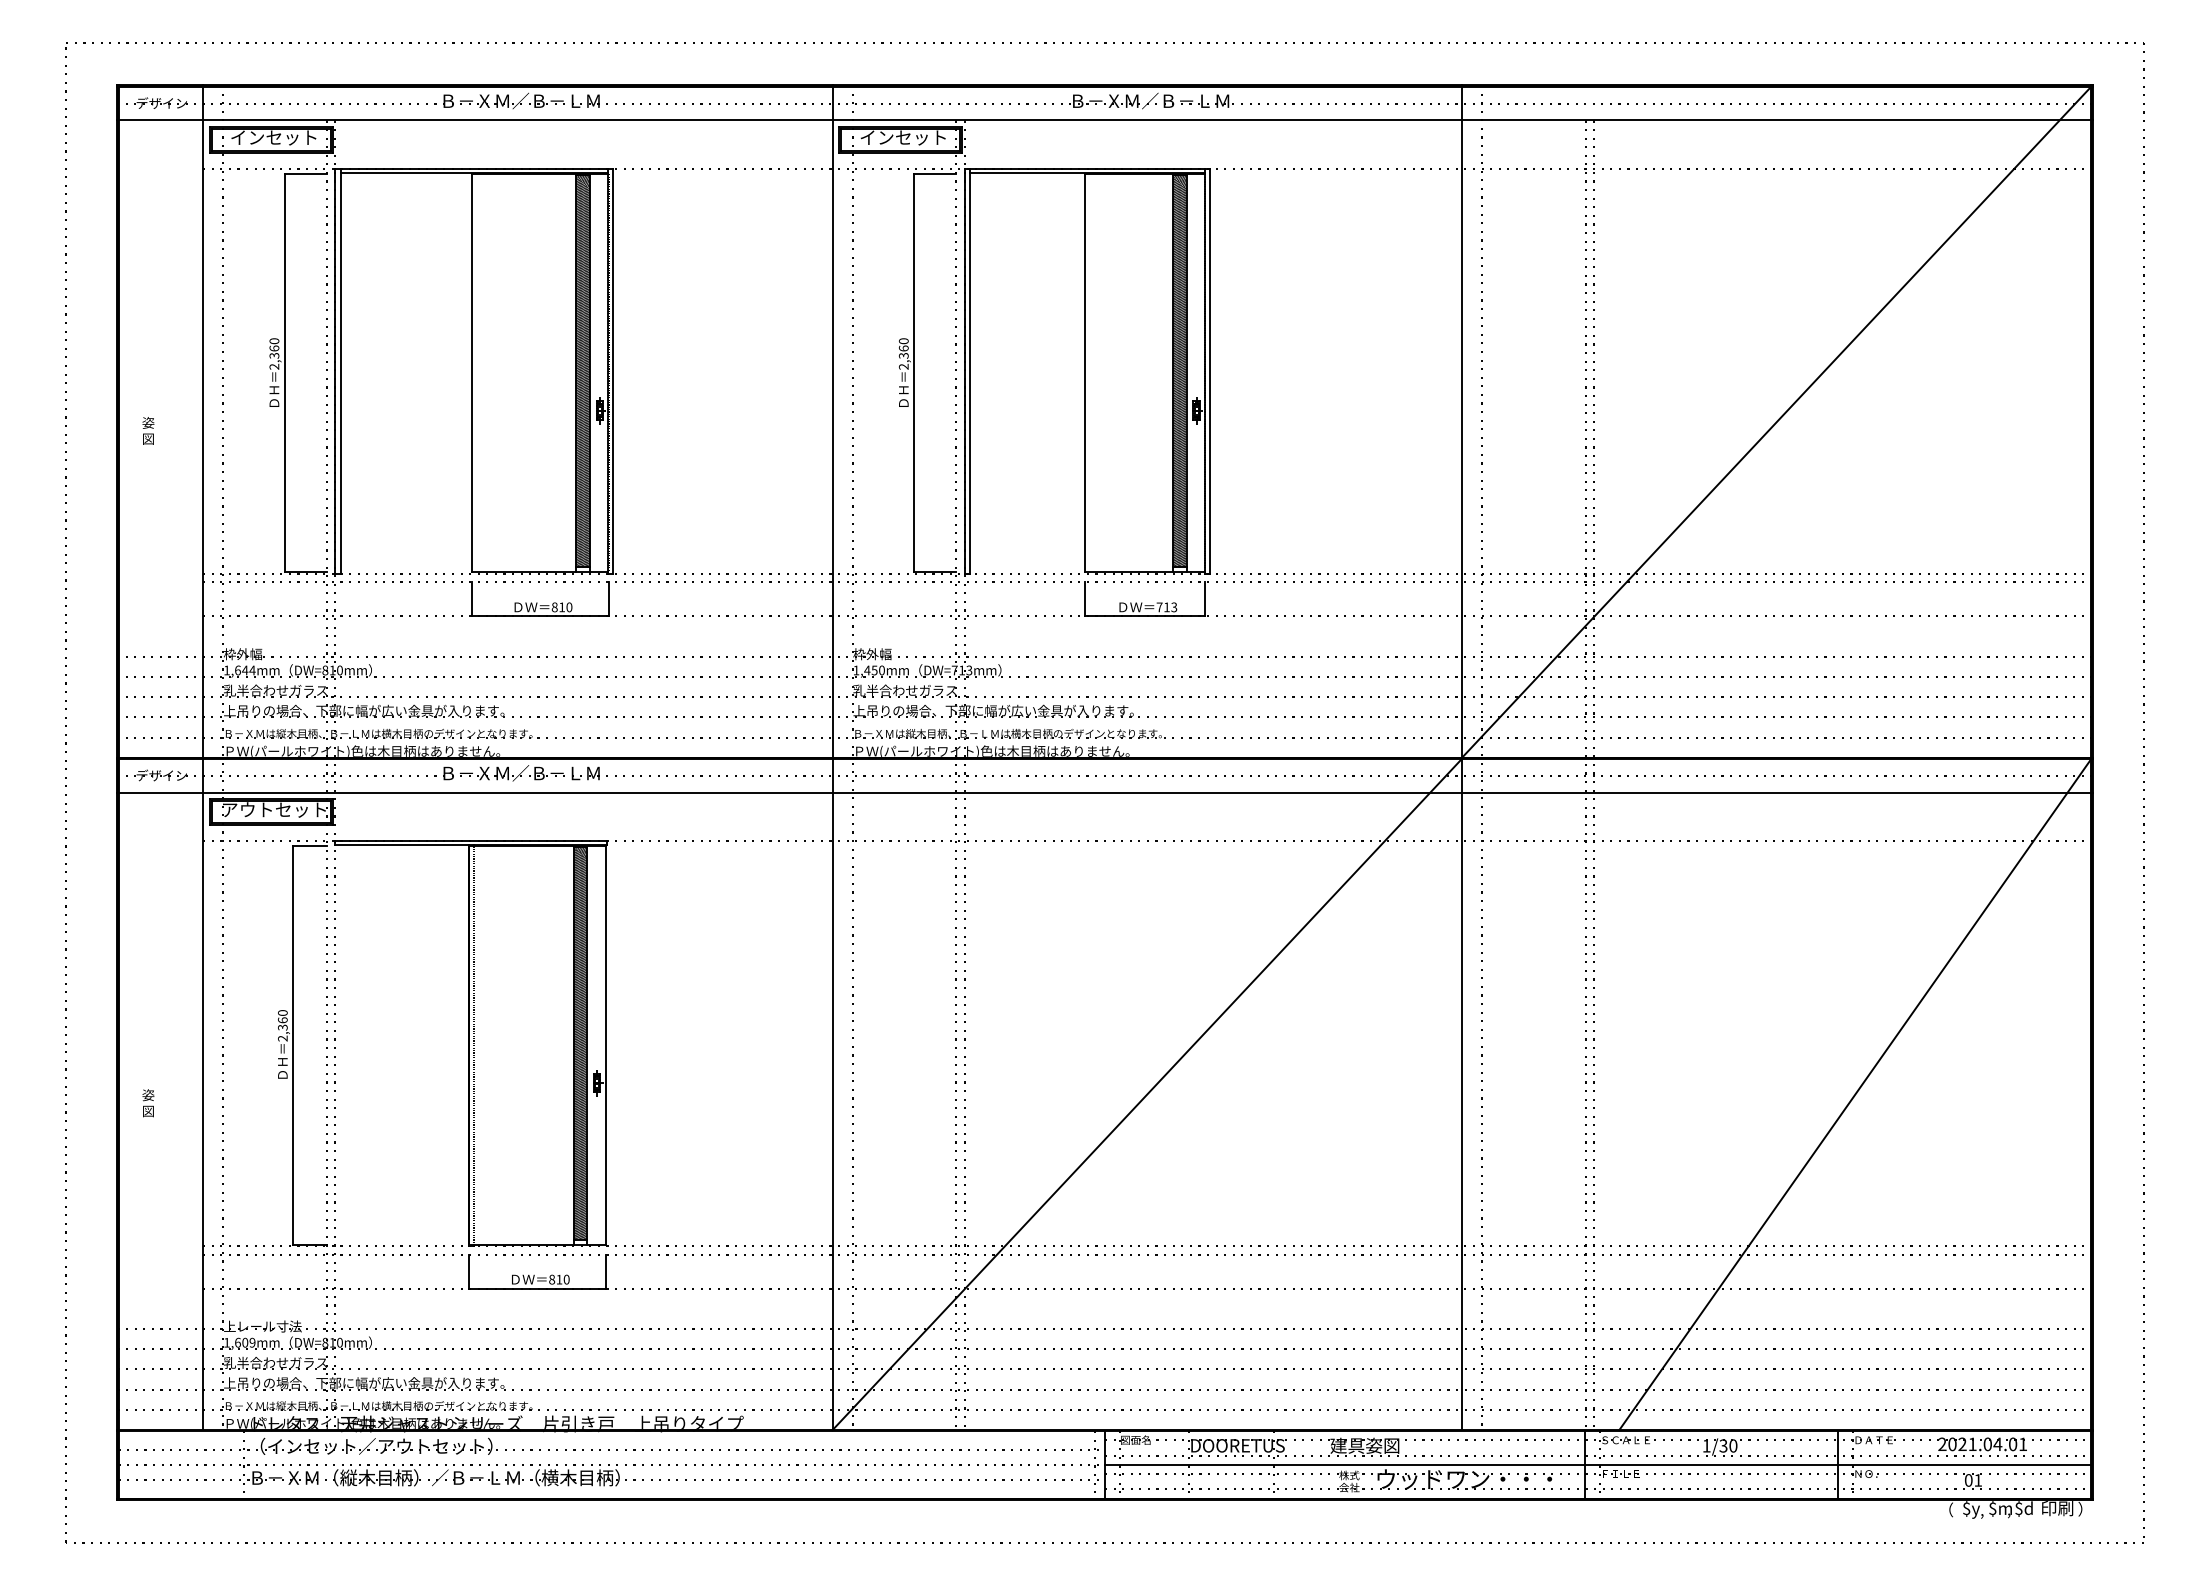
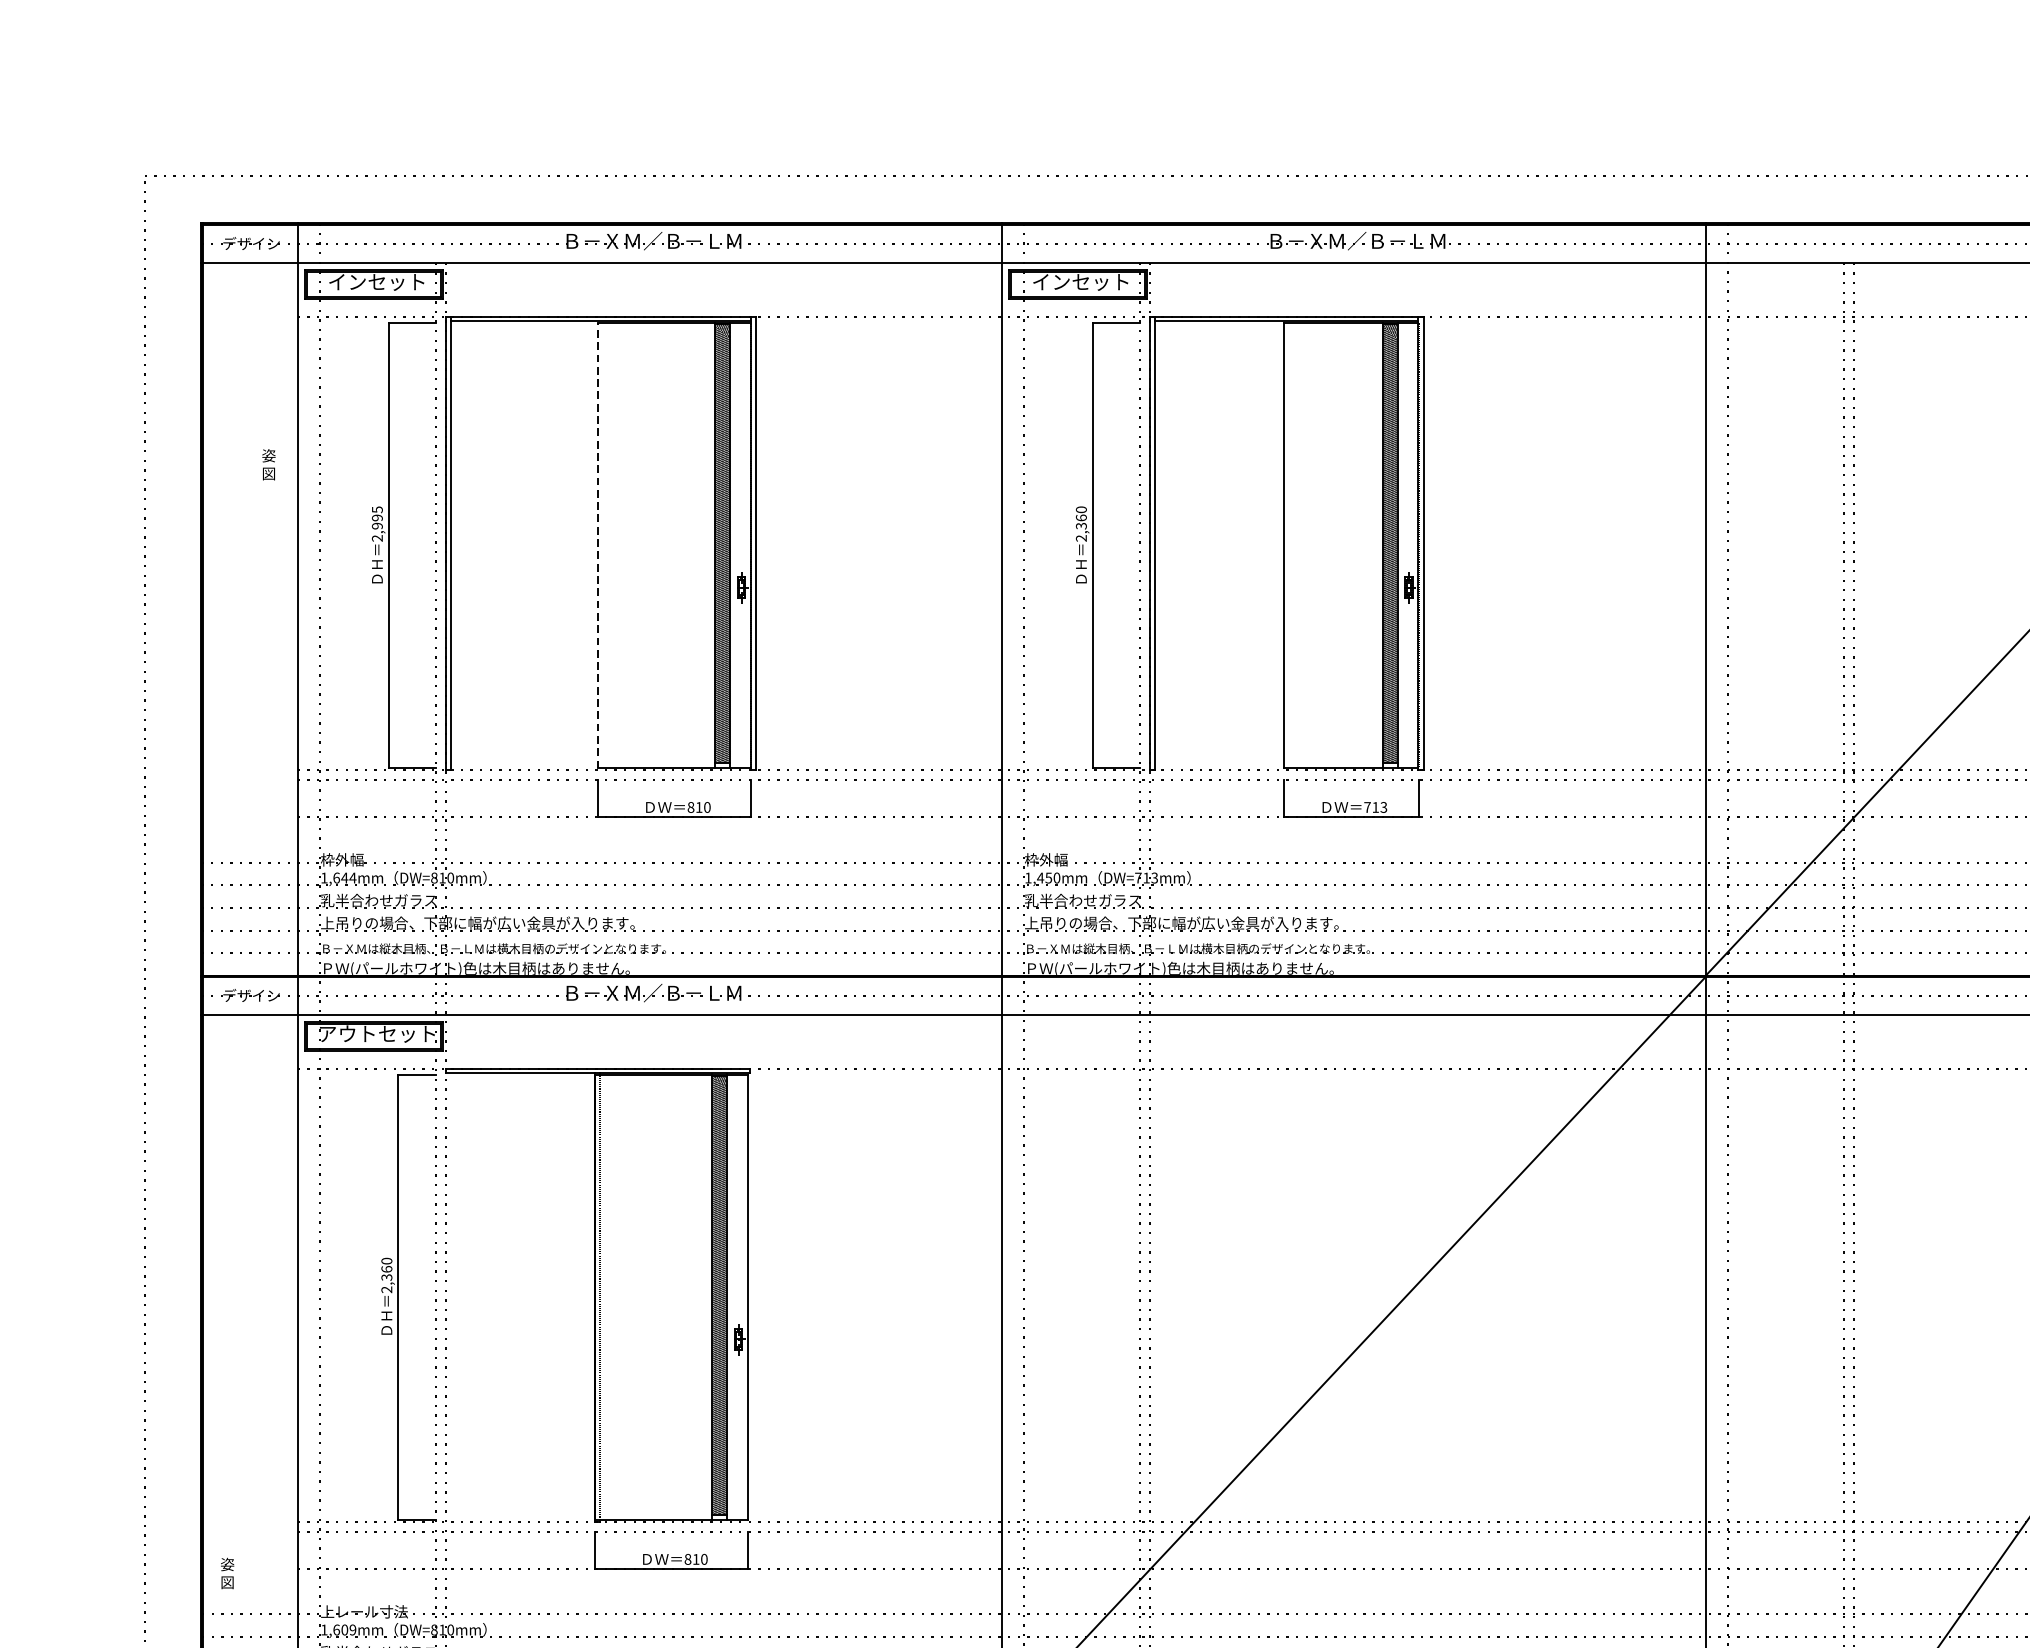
text: (274, 348) -> (377, 517), 2,360 -> 2,995
line: (471, 372) -> (597, 544), solid -> dashed
text: (148, 430) -> (269, 464), moved
text: (148, 1103) -> (227, 1573), moved

